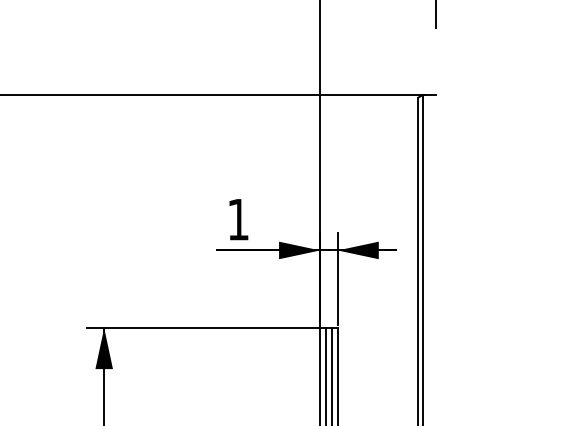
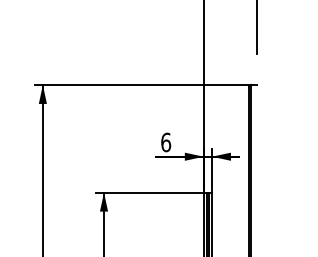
text: (239, 219) -> (166, 142), 1 -> 6

